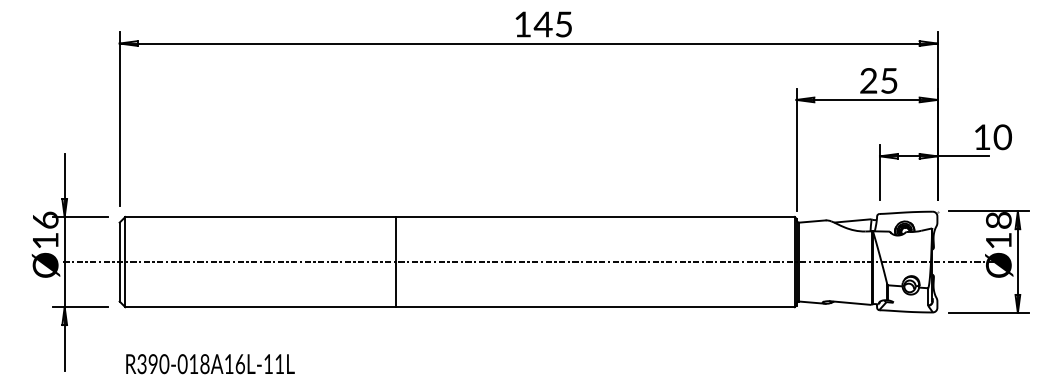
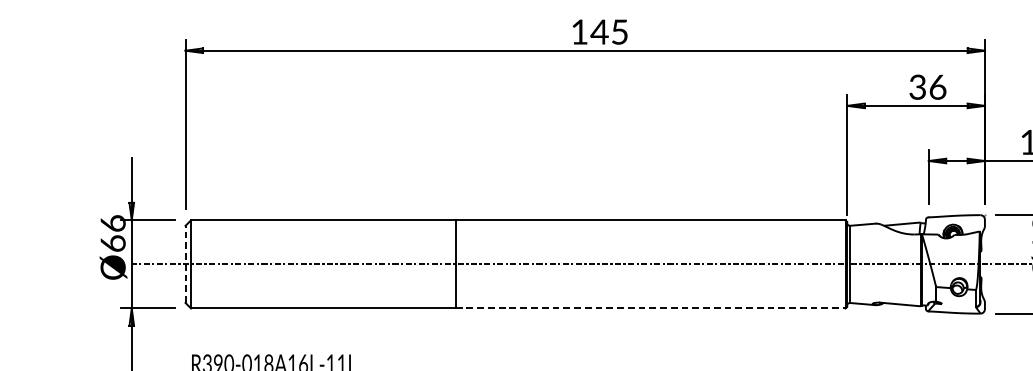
text: (878, 80) -> (927, 86), 25 -> 36
text: (45, 240) -> (113, 243), Ø16 -> Ø66
line: (119, 261) -> (185, 263), solid -> dashed
line: (595, 307) -> (650, 308), solid -> dashed

